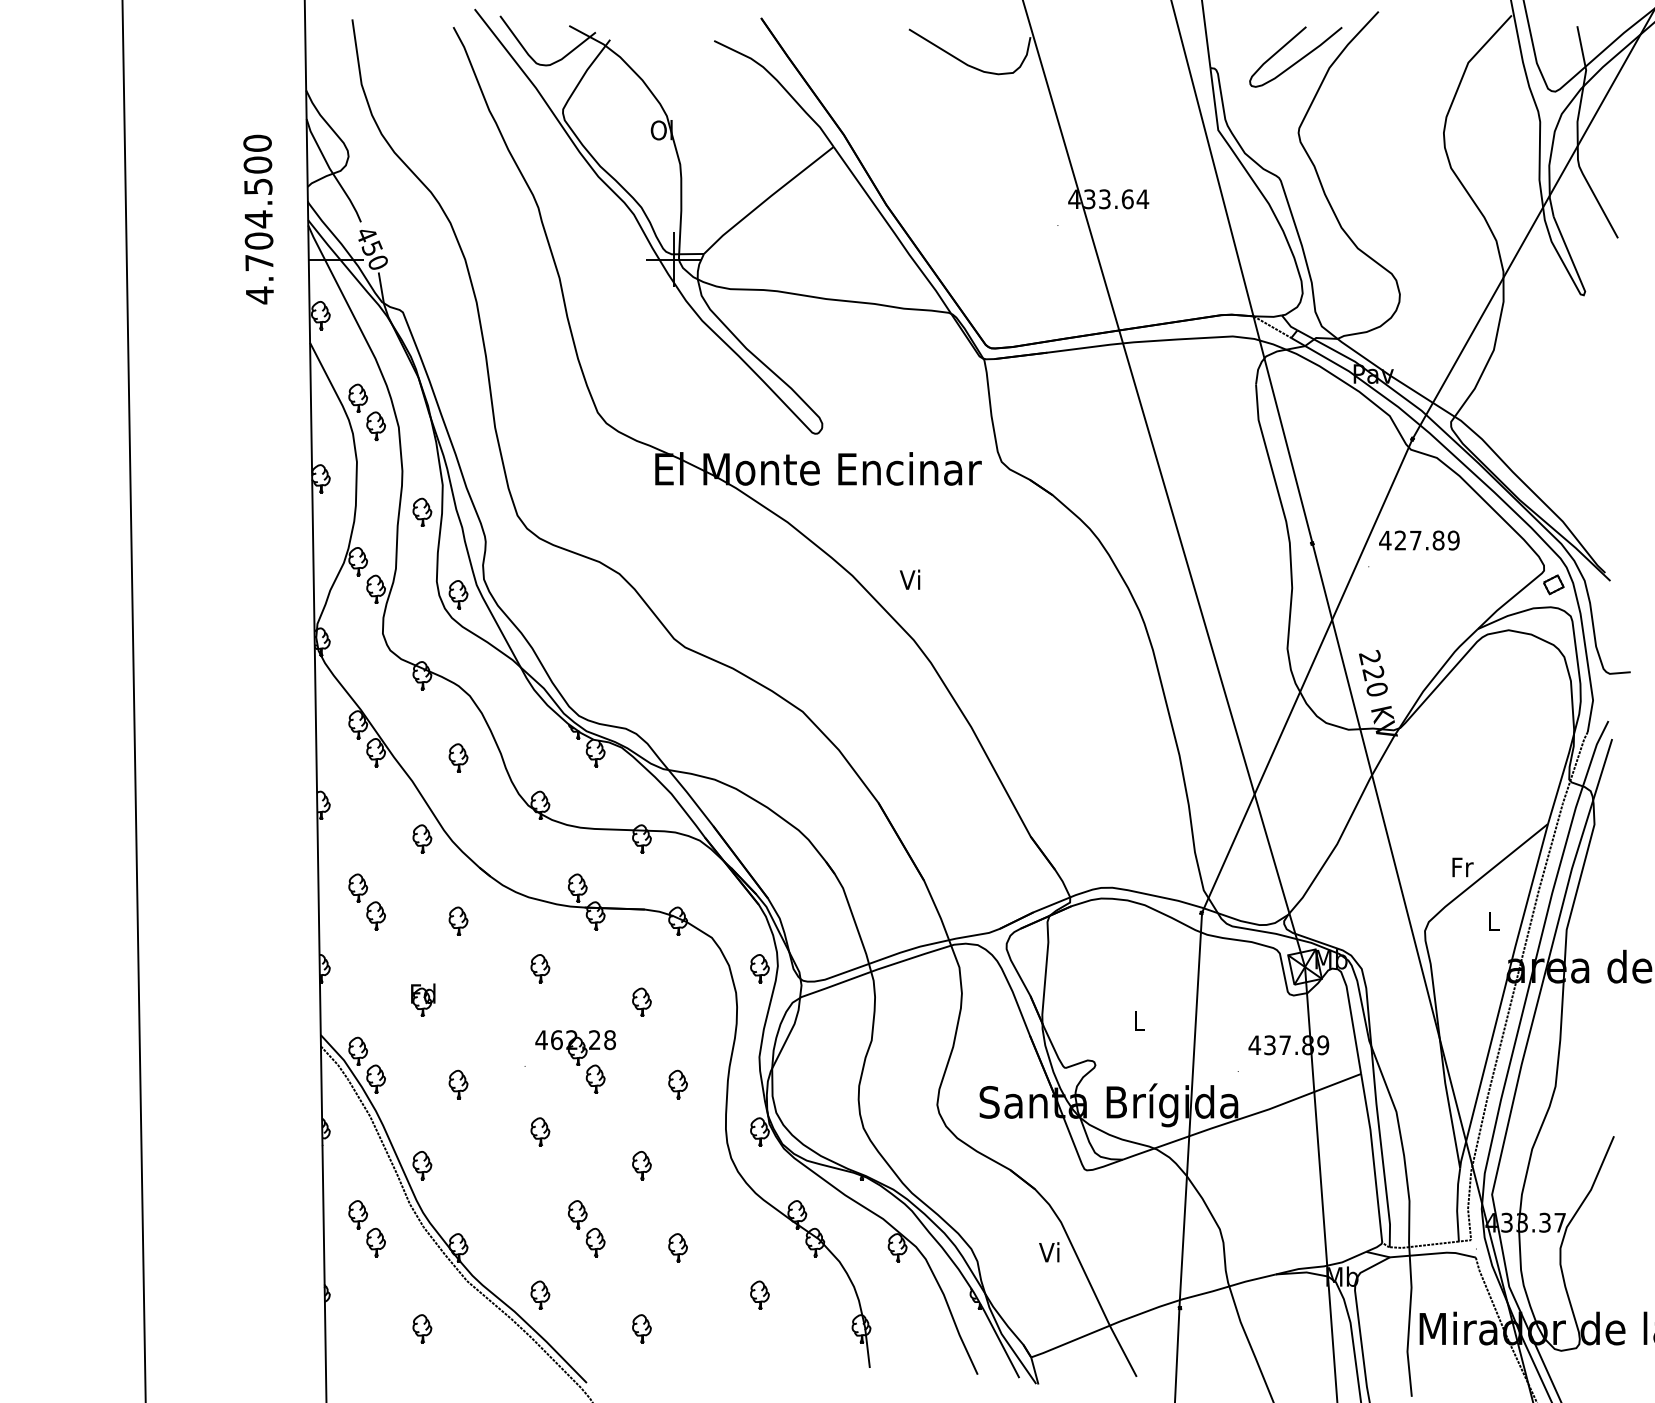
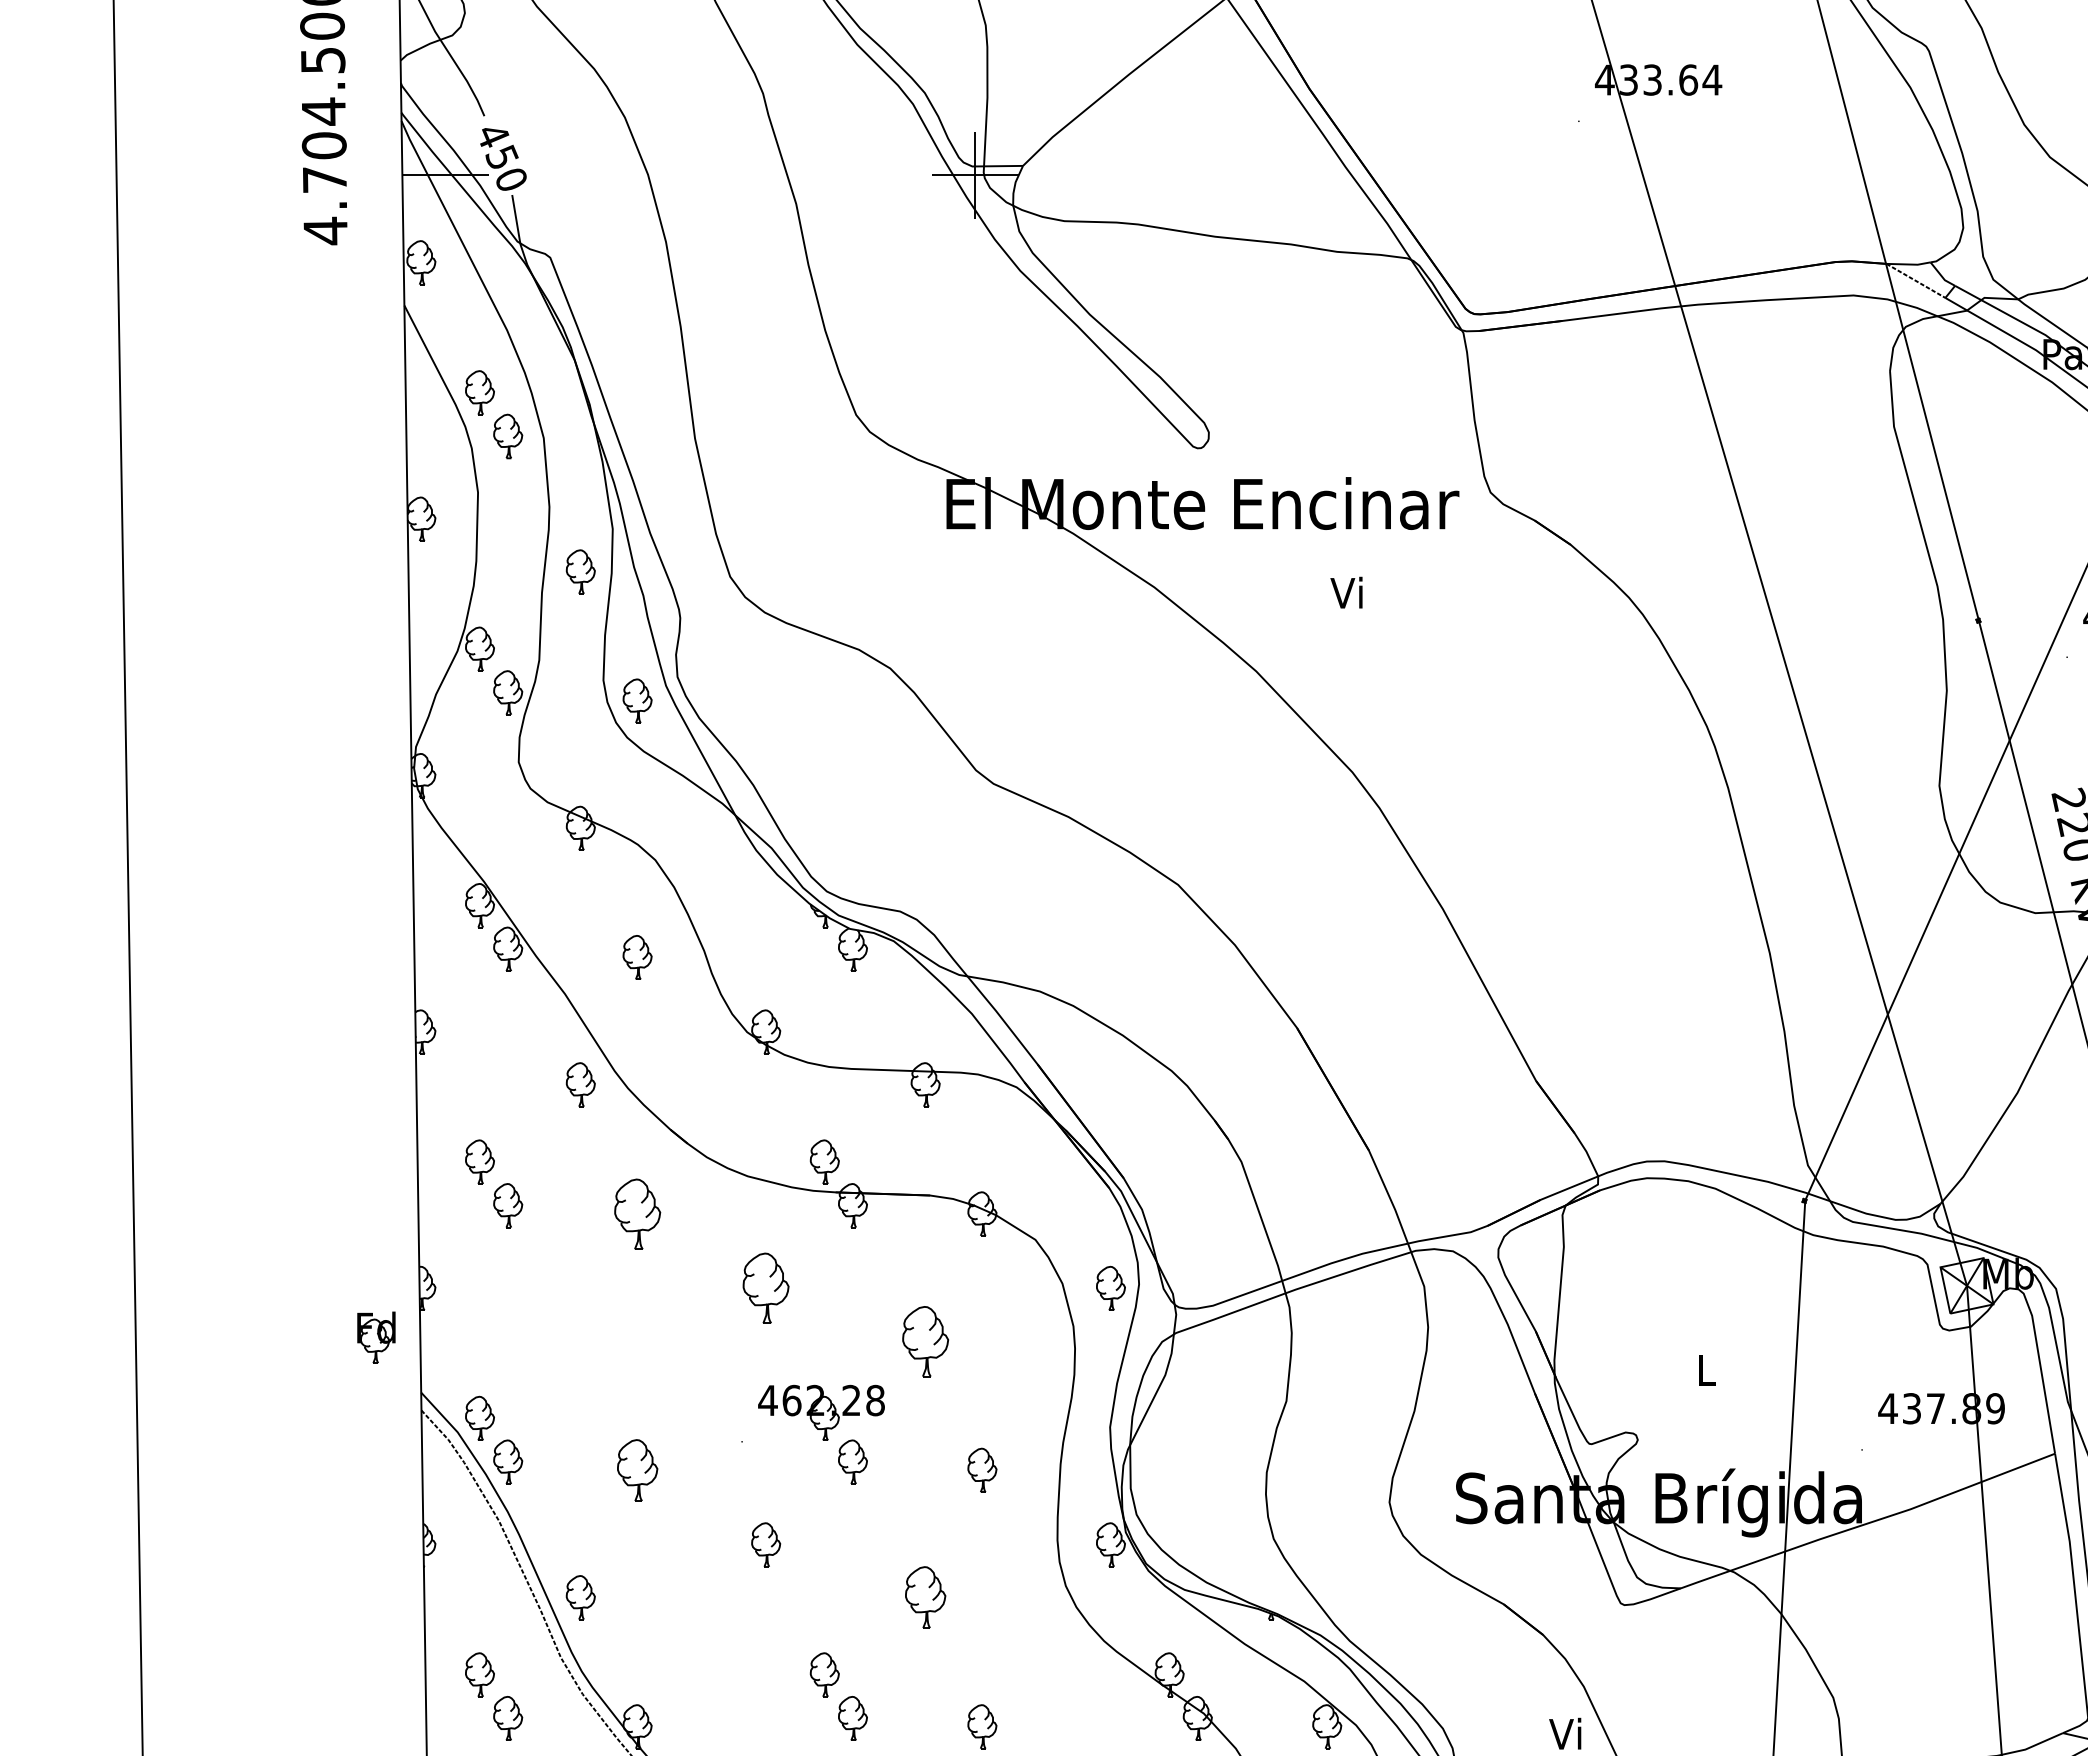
text: (909, 579) -> (1345, 592), moved
part: (458, 920) -> (637, 1212), size x1.6
part: (540, 968) -> (766, 1288), size x1.6
part: (423, 999) -> (376, 1336), moved
part: (641, 1001) -> (924, 1339), size x1.6
part: (458, 1084) -> (637, 1470), size x1.4
part: (641, 1165) -> (924, 1597), size x1.4

